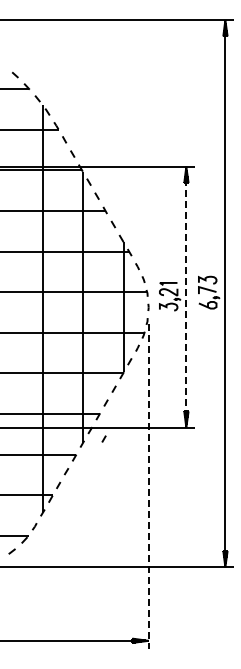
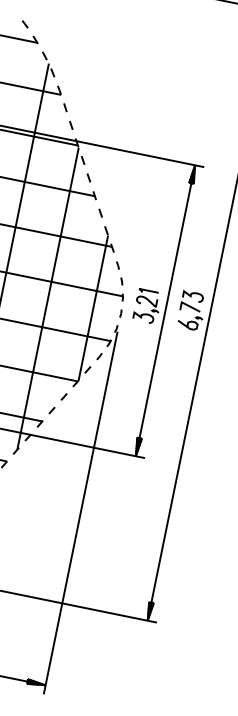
line: (186, 297) -> (165, 311), dashed -> solid
line: (103, 438) -> (41, 449), removed
line: (148, 486) -> (80, 513), dashed -> solid

